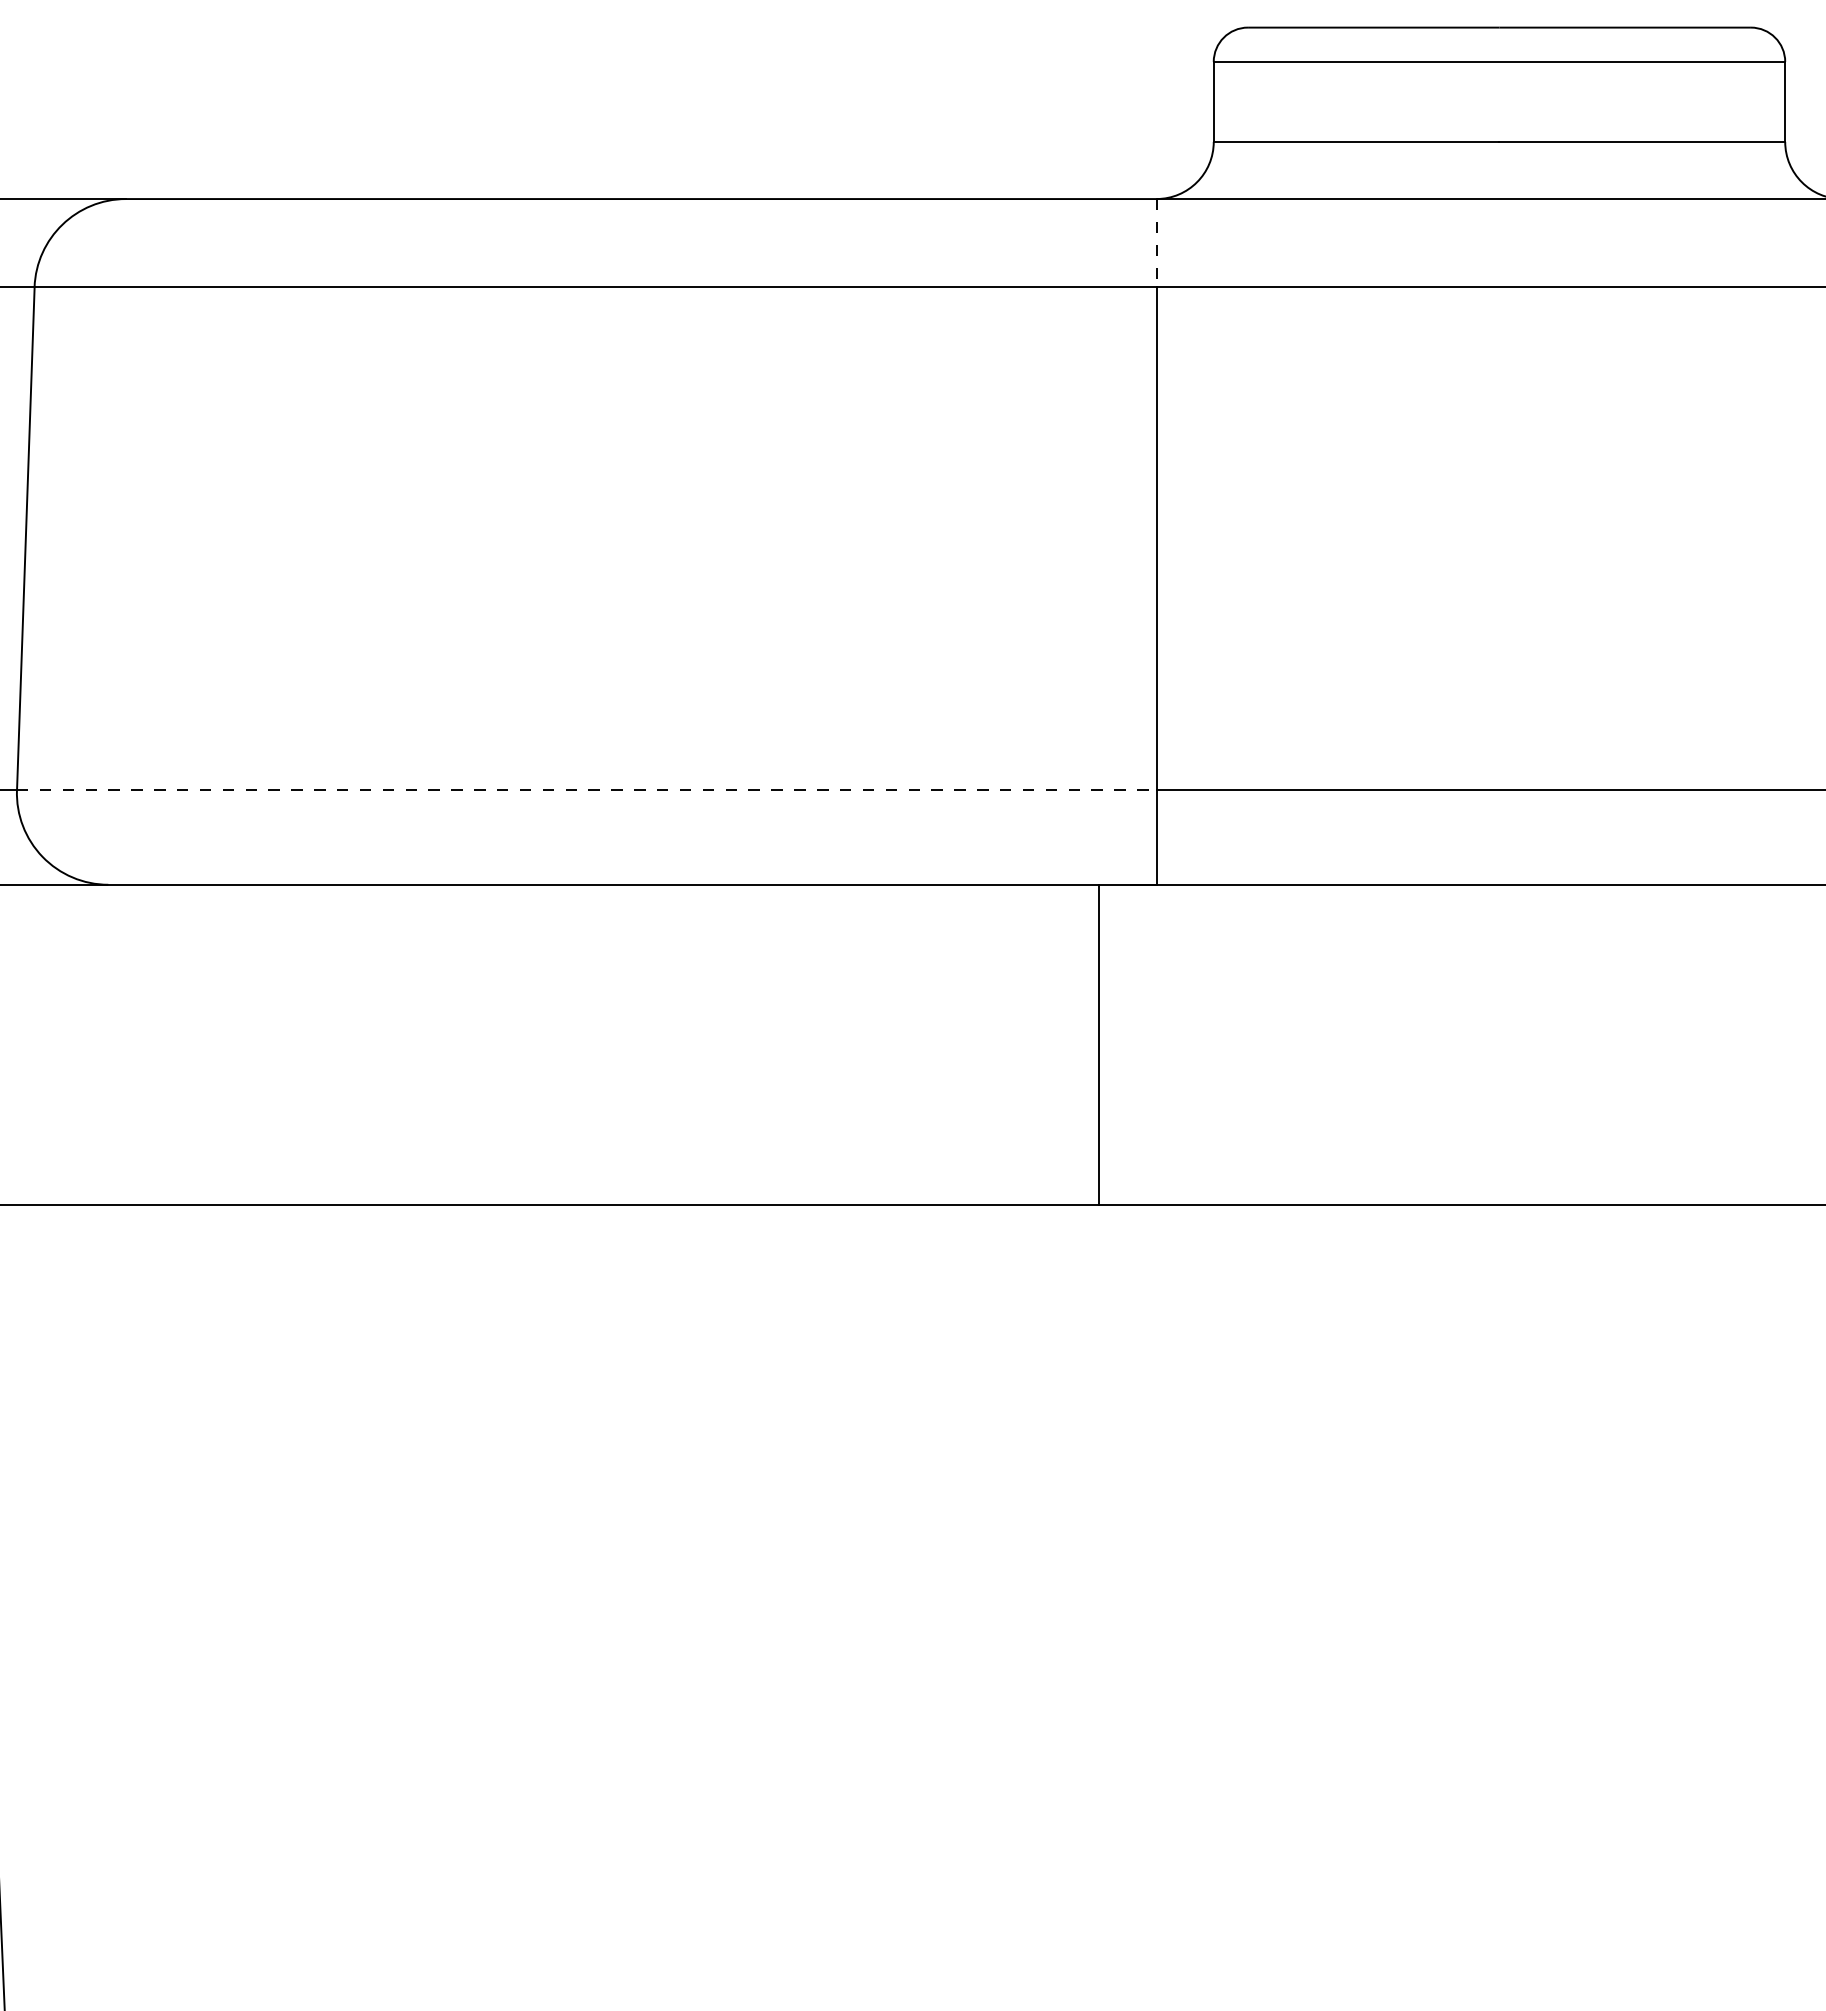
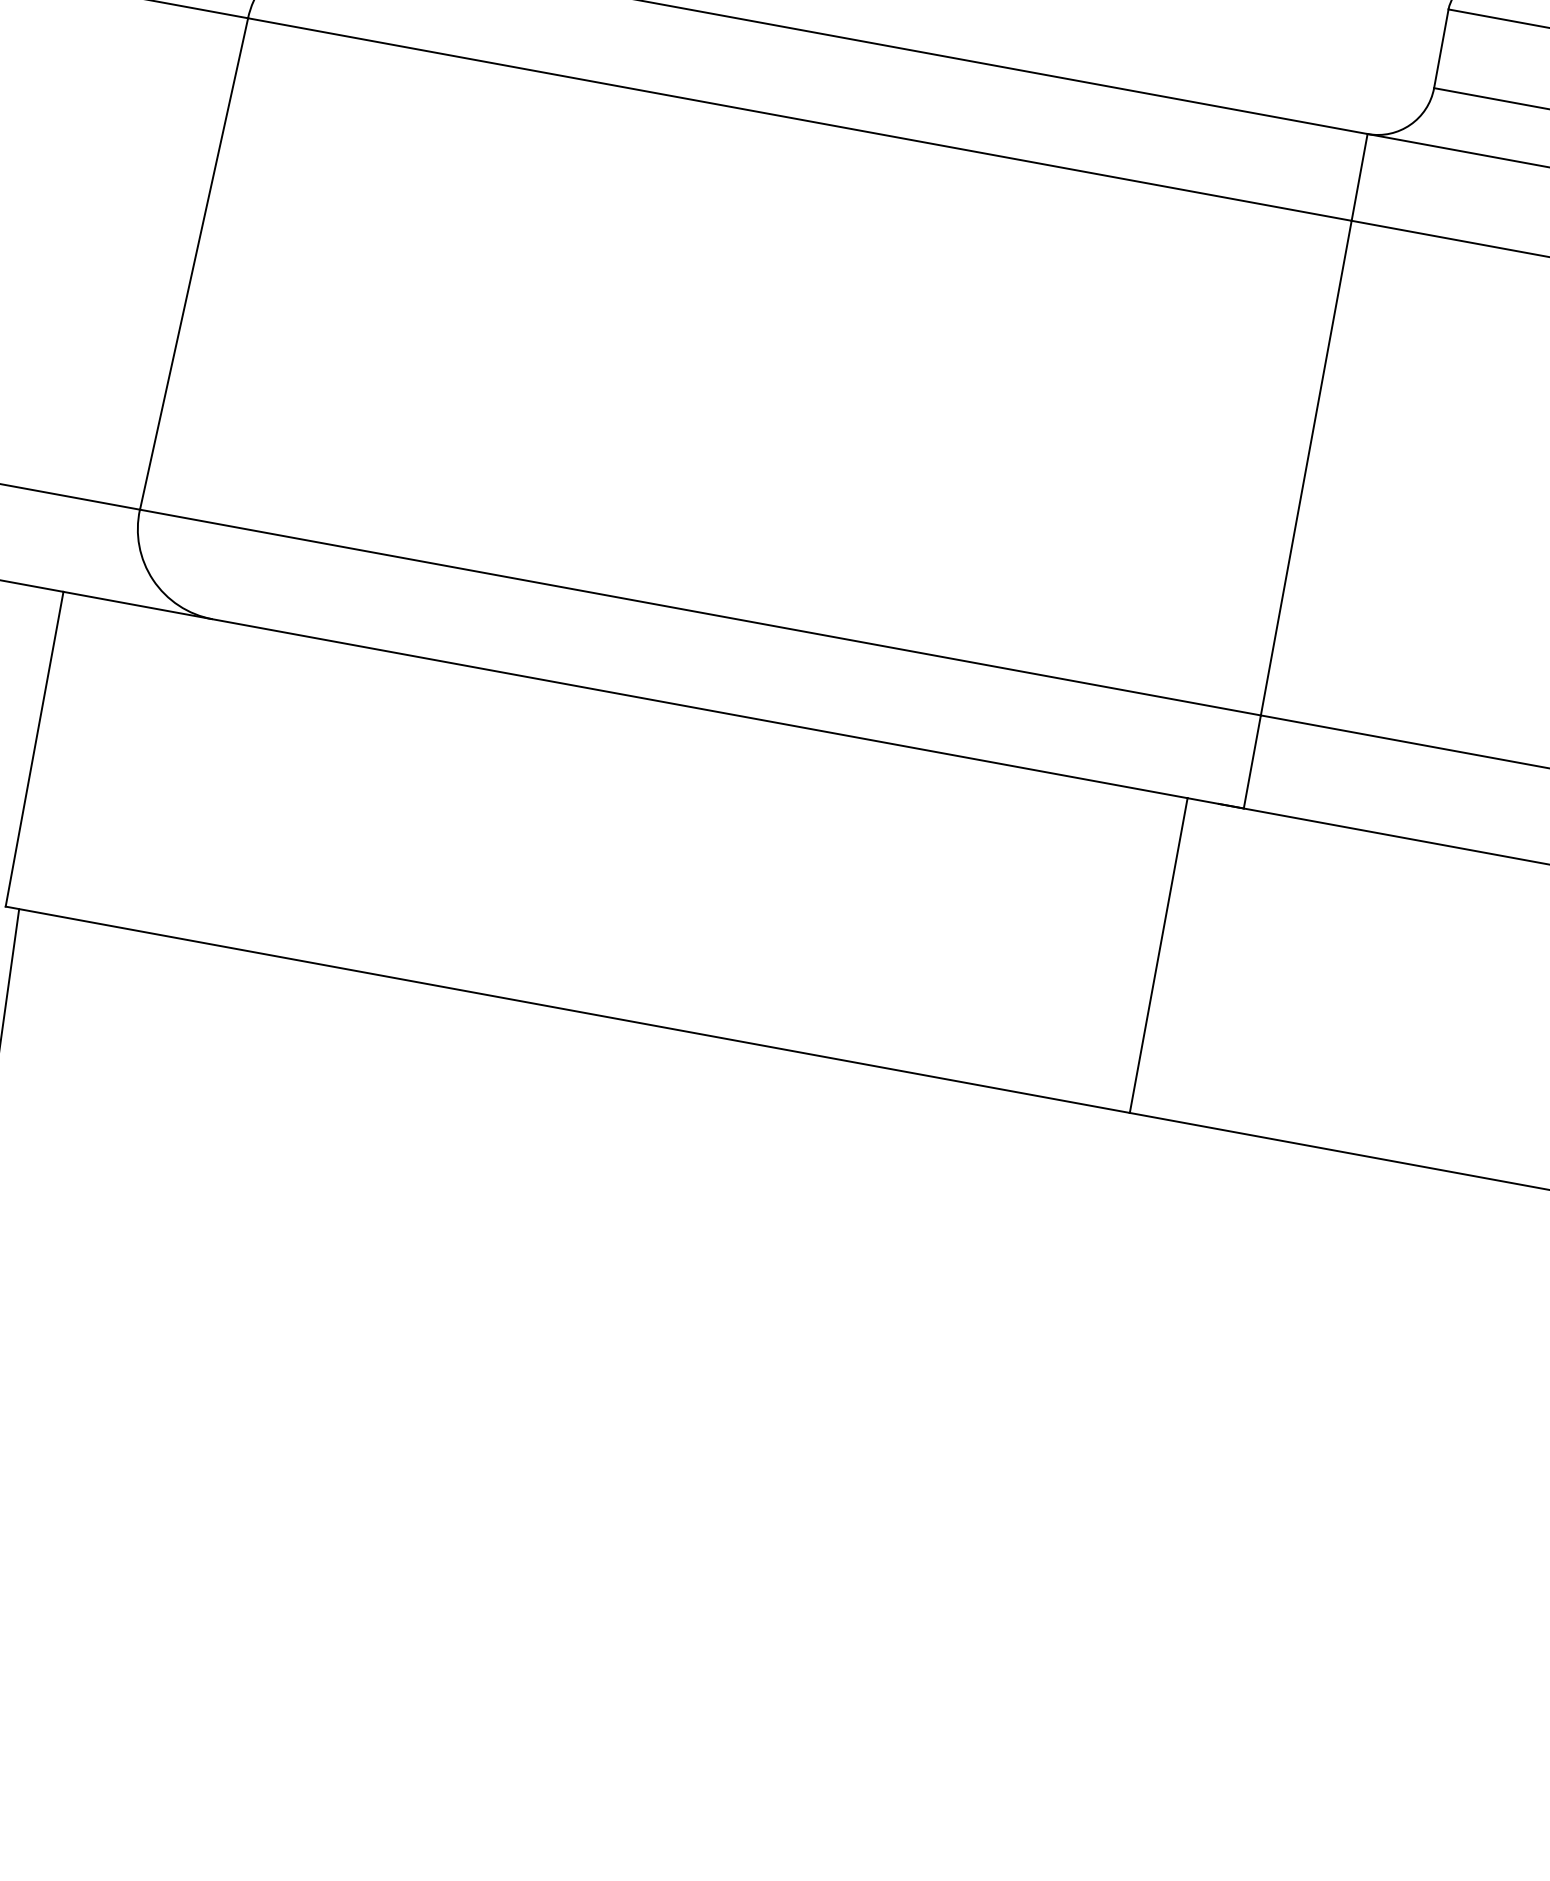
line: (1156, 243) -> (1359, 177), dashed -> solid
line: (586, 790) -> (700, 612), dashed -> solid

